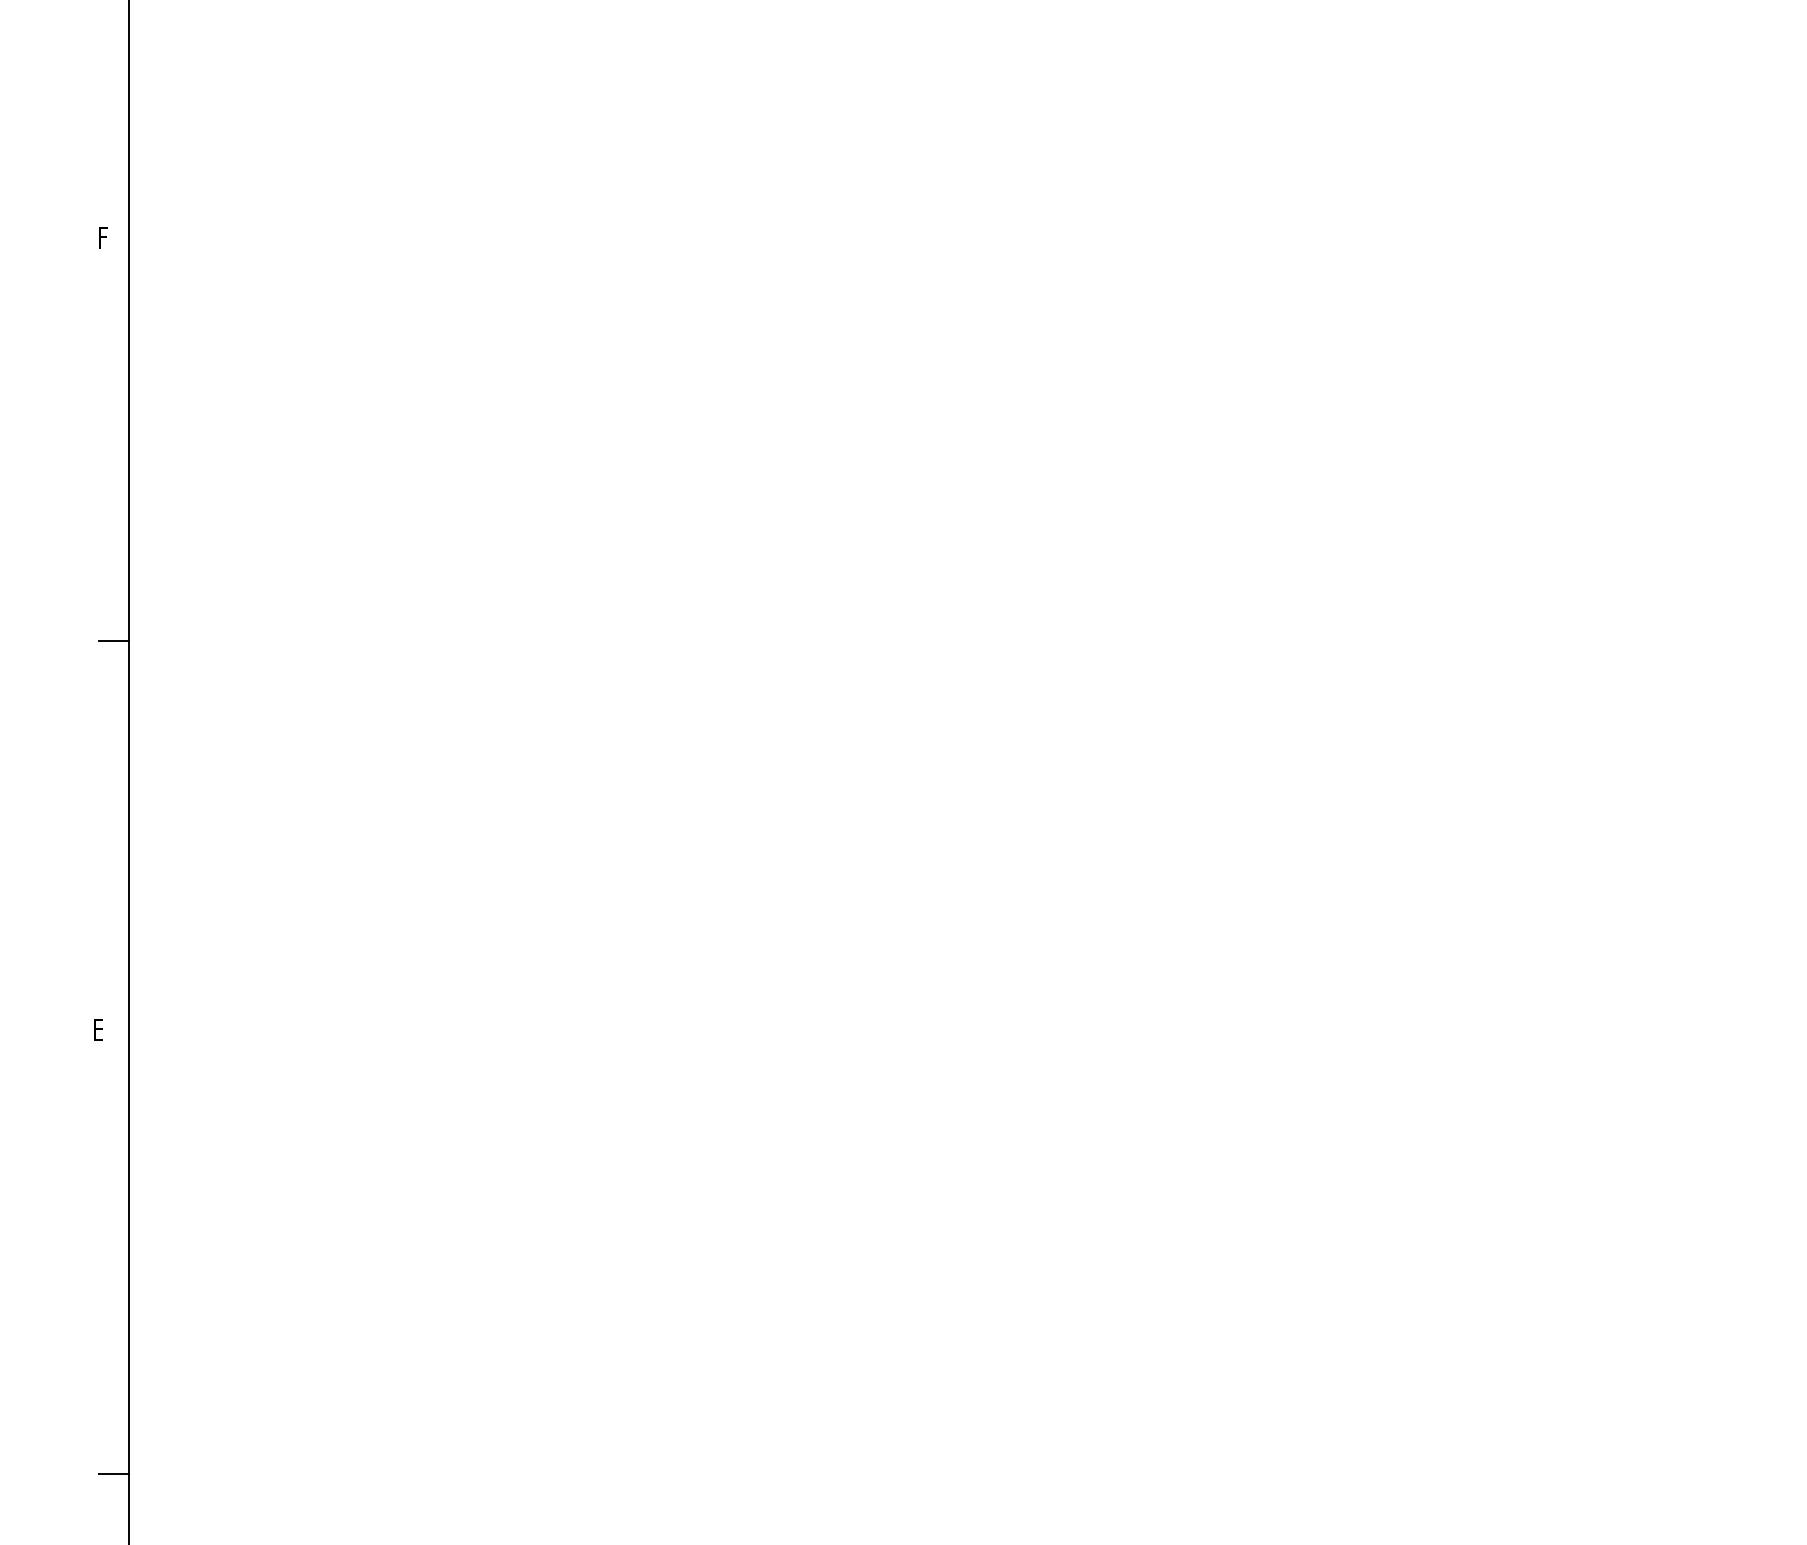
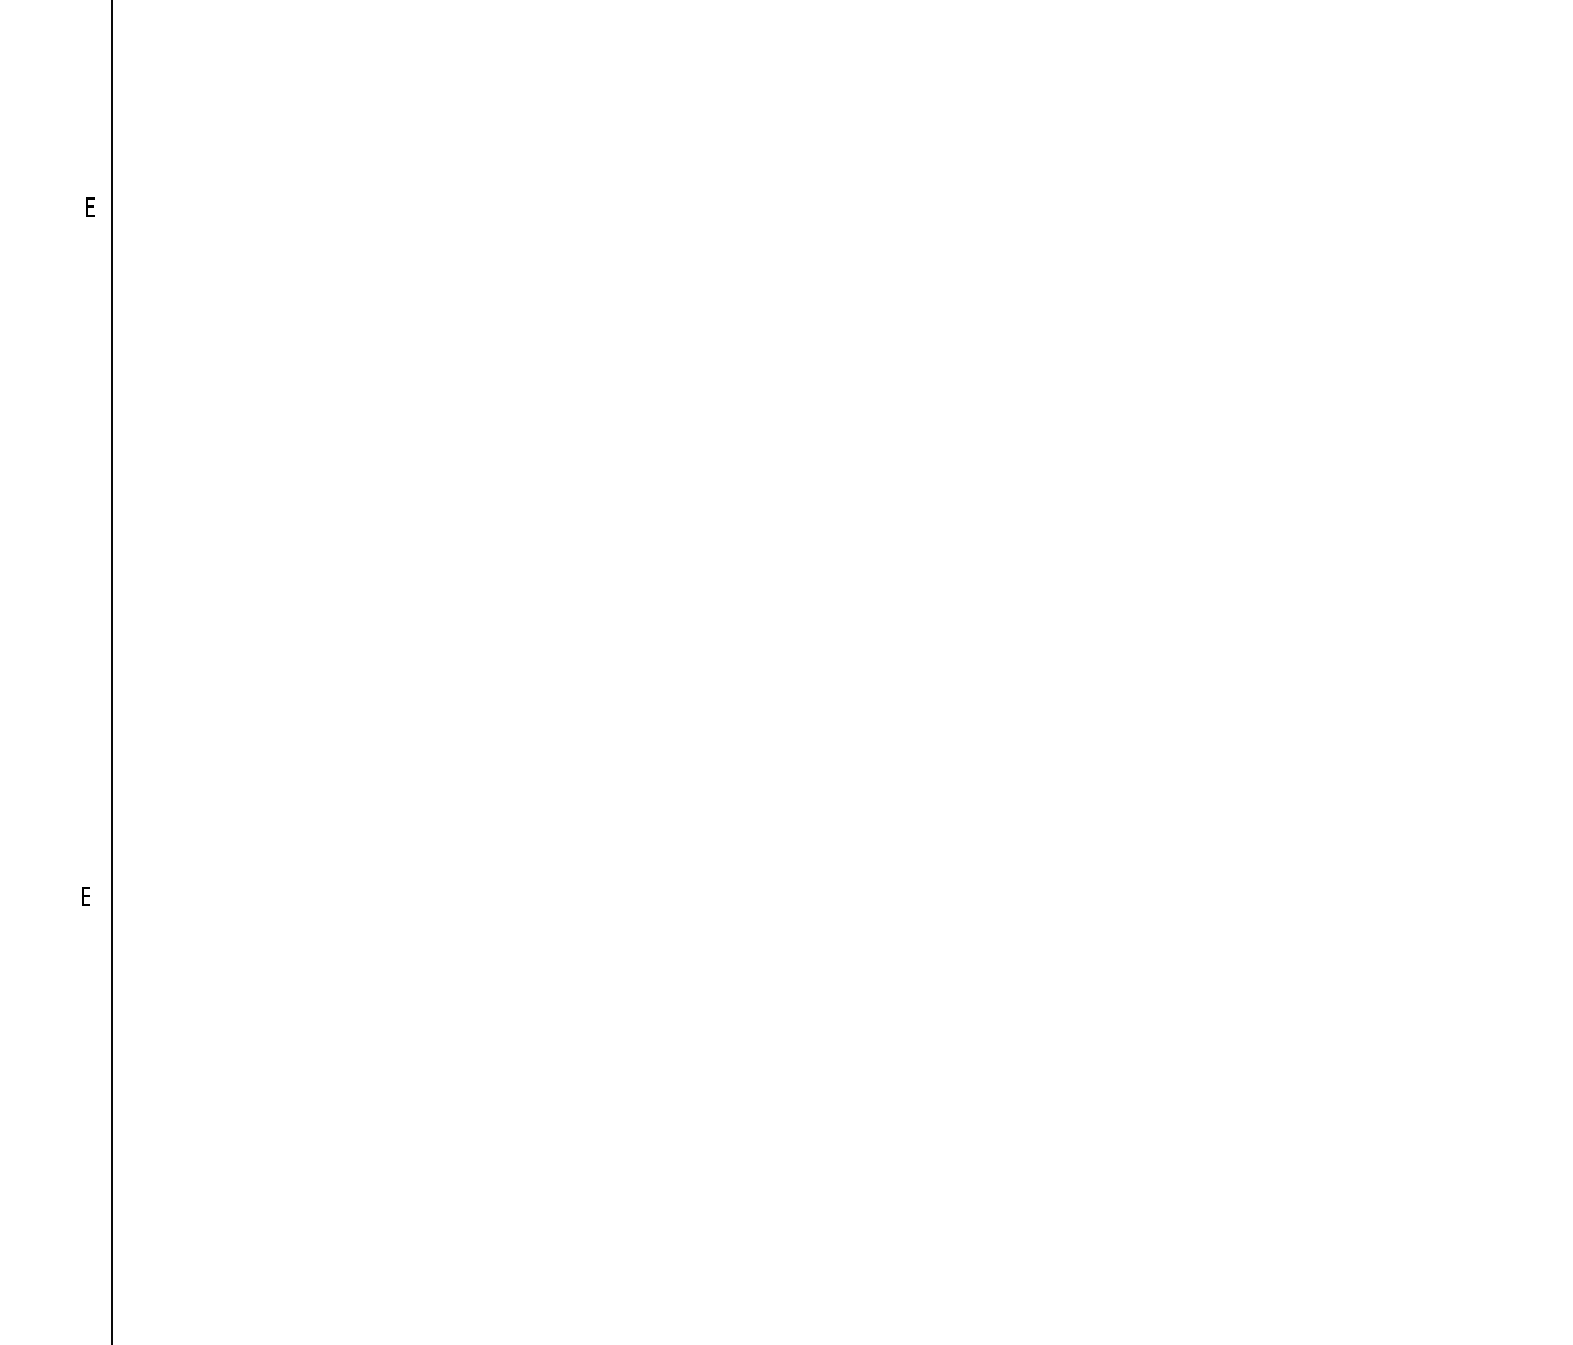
text: (104, 237) -> (91, 206), F -> E
line: (114, 641) -> (99, 558), removed
line: (114, 1474) -> (99, 1283), removed

